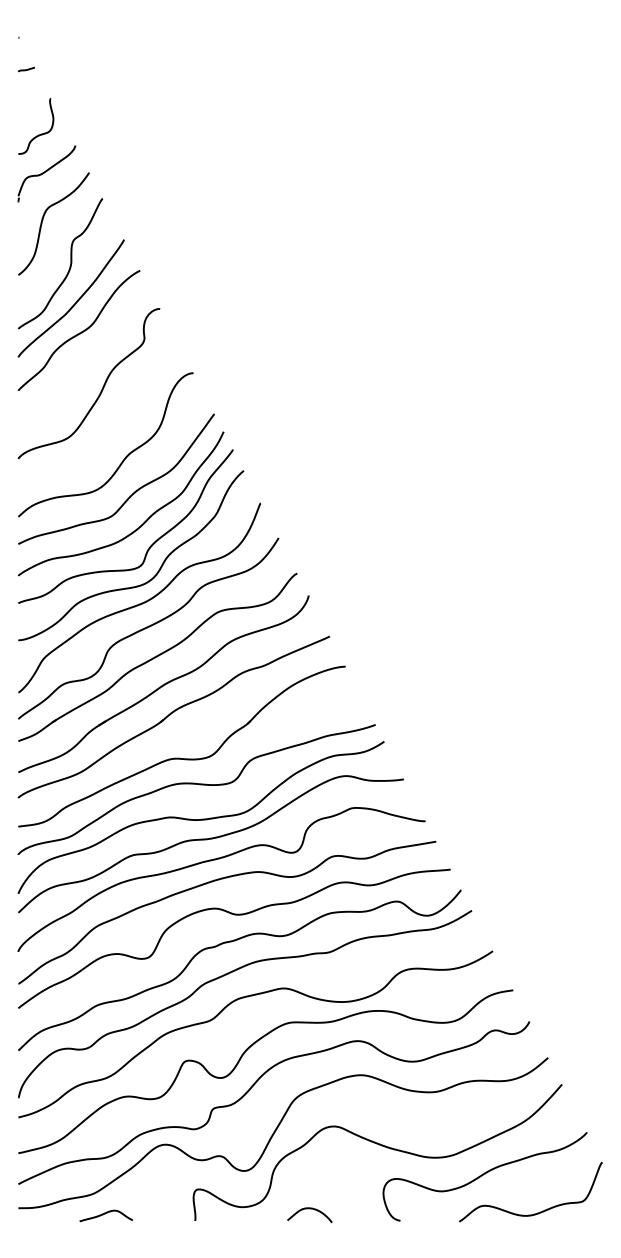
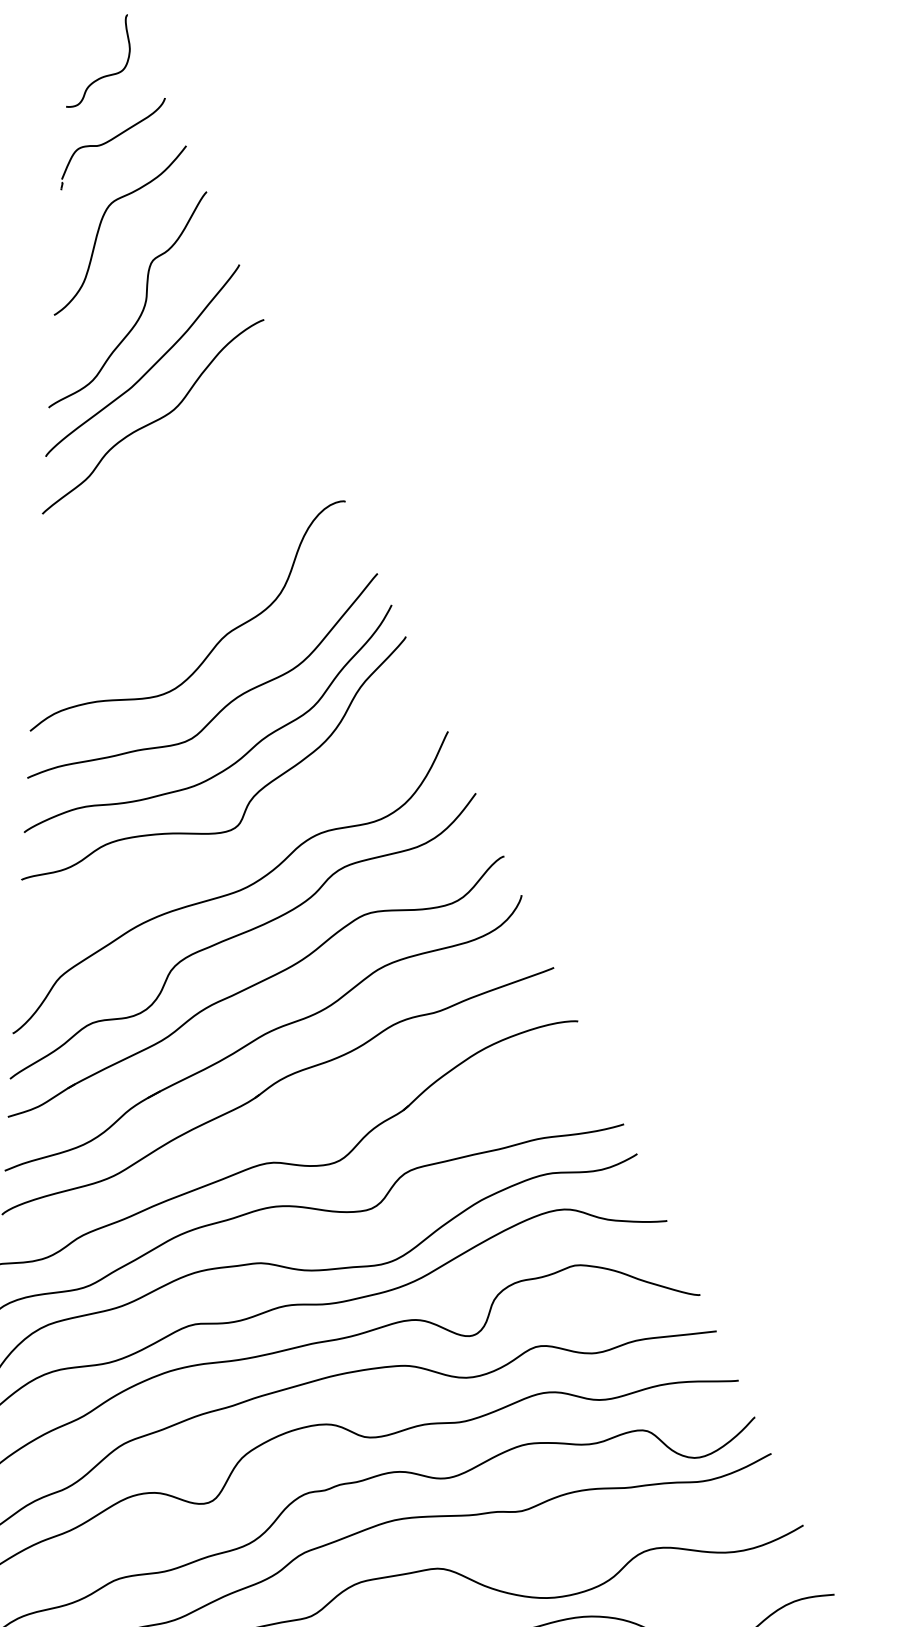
curve: (102, 386) -> (187, 515), removed
curve: (149, 579) -> (249, 851), removed

